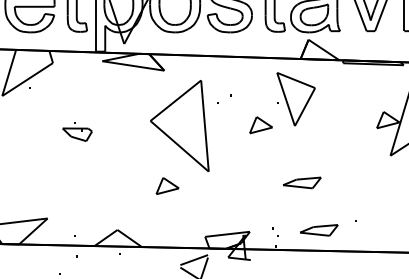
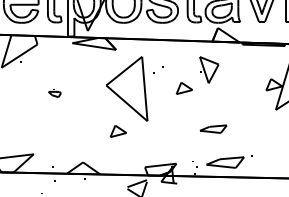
part: (296, 98) -> (209, 69), size x0.7
part: (77, 132) -> (54, 93), size x0.6
part: (319, 230) -> (225, 162), size x1.4

